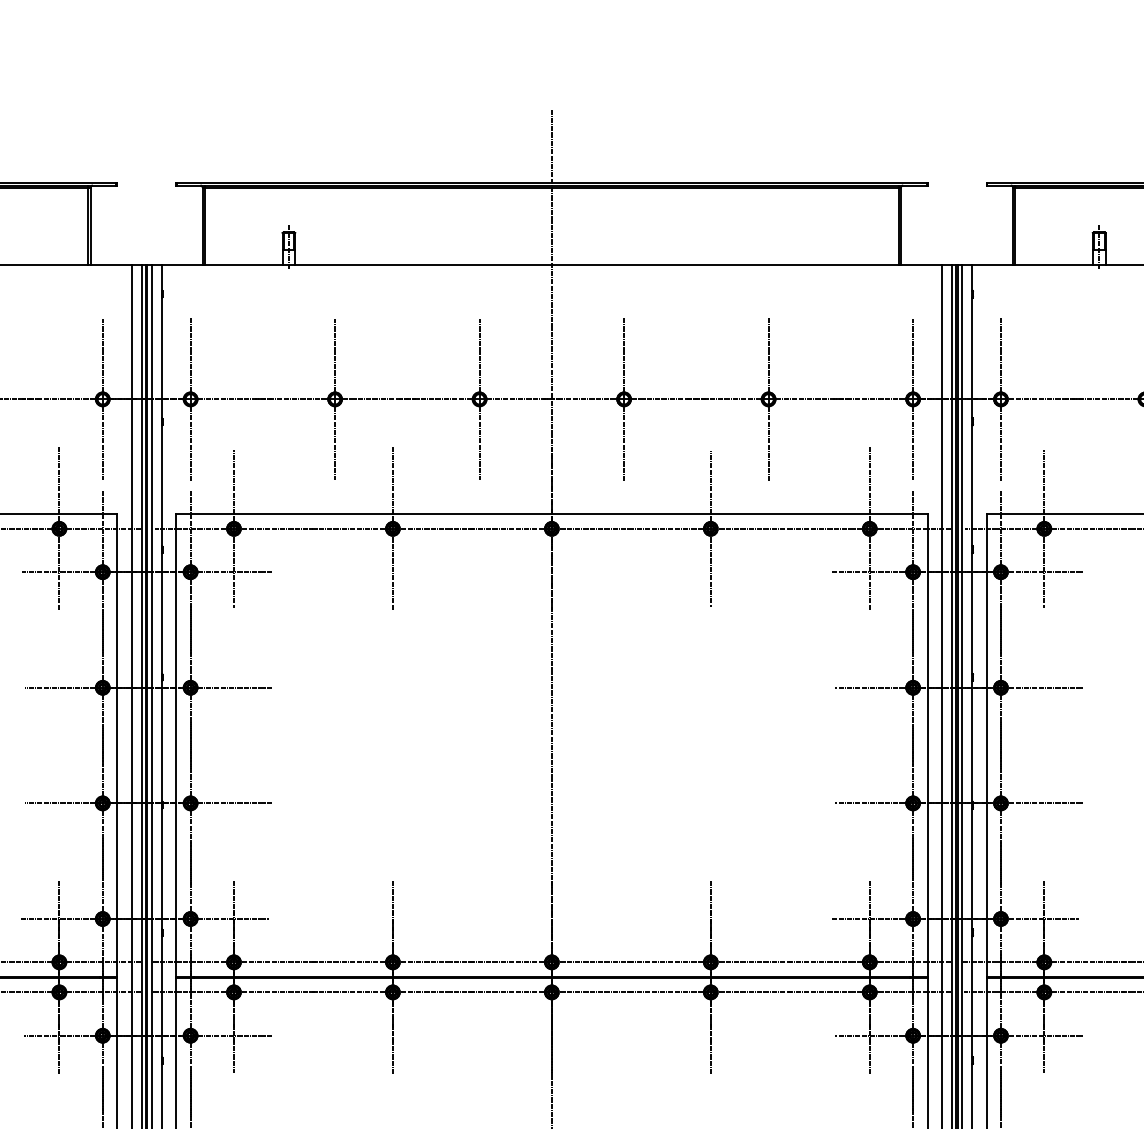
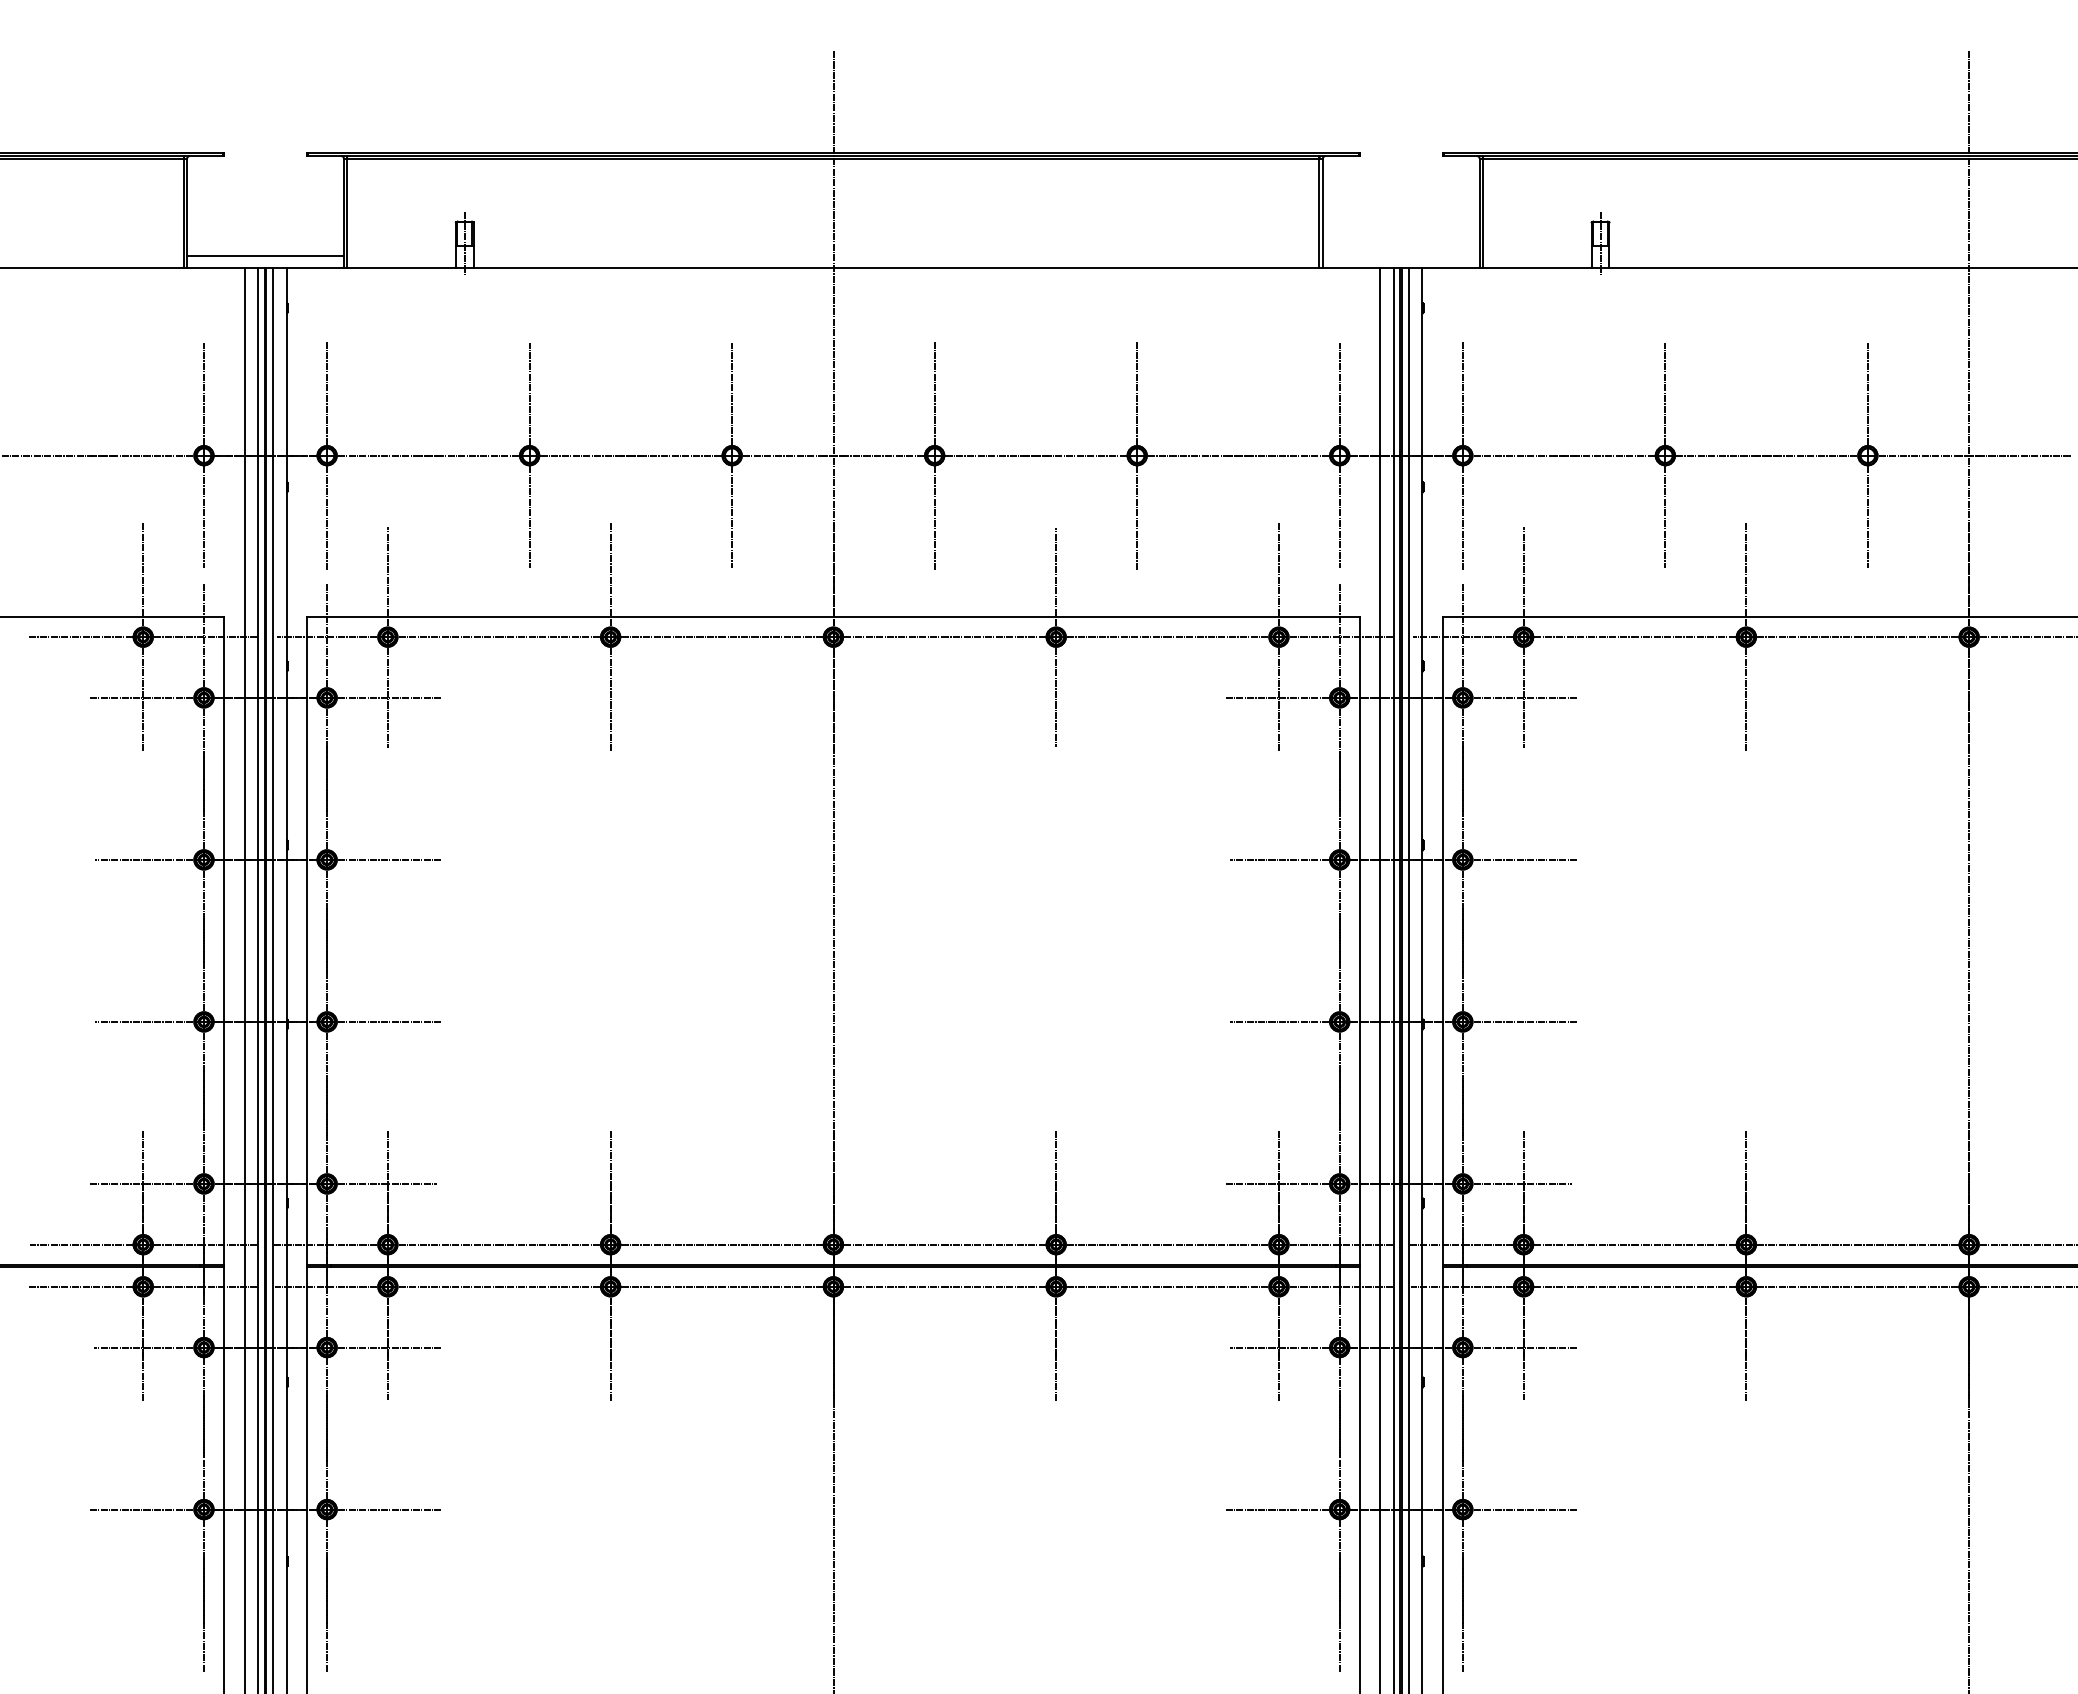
line: (146, 257) -> (265, 256), added

